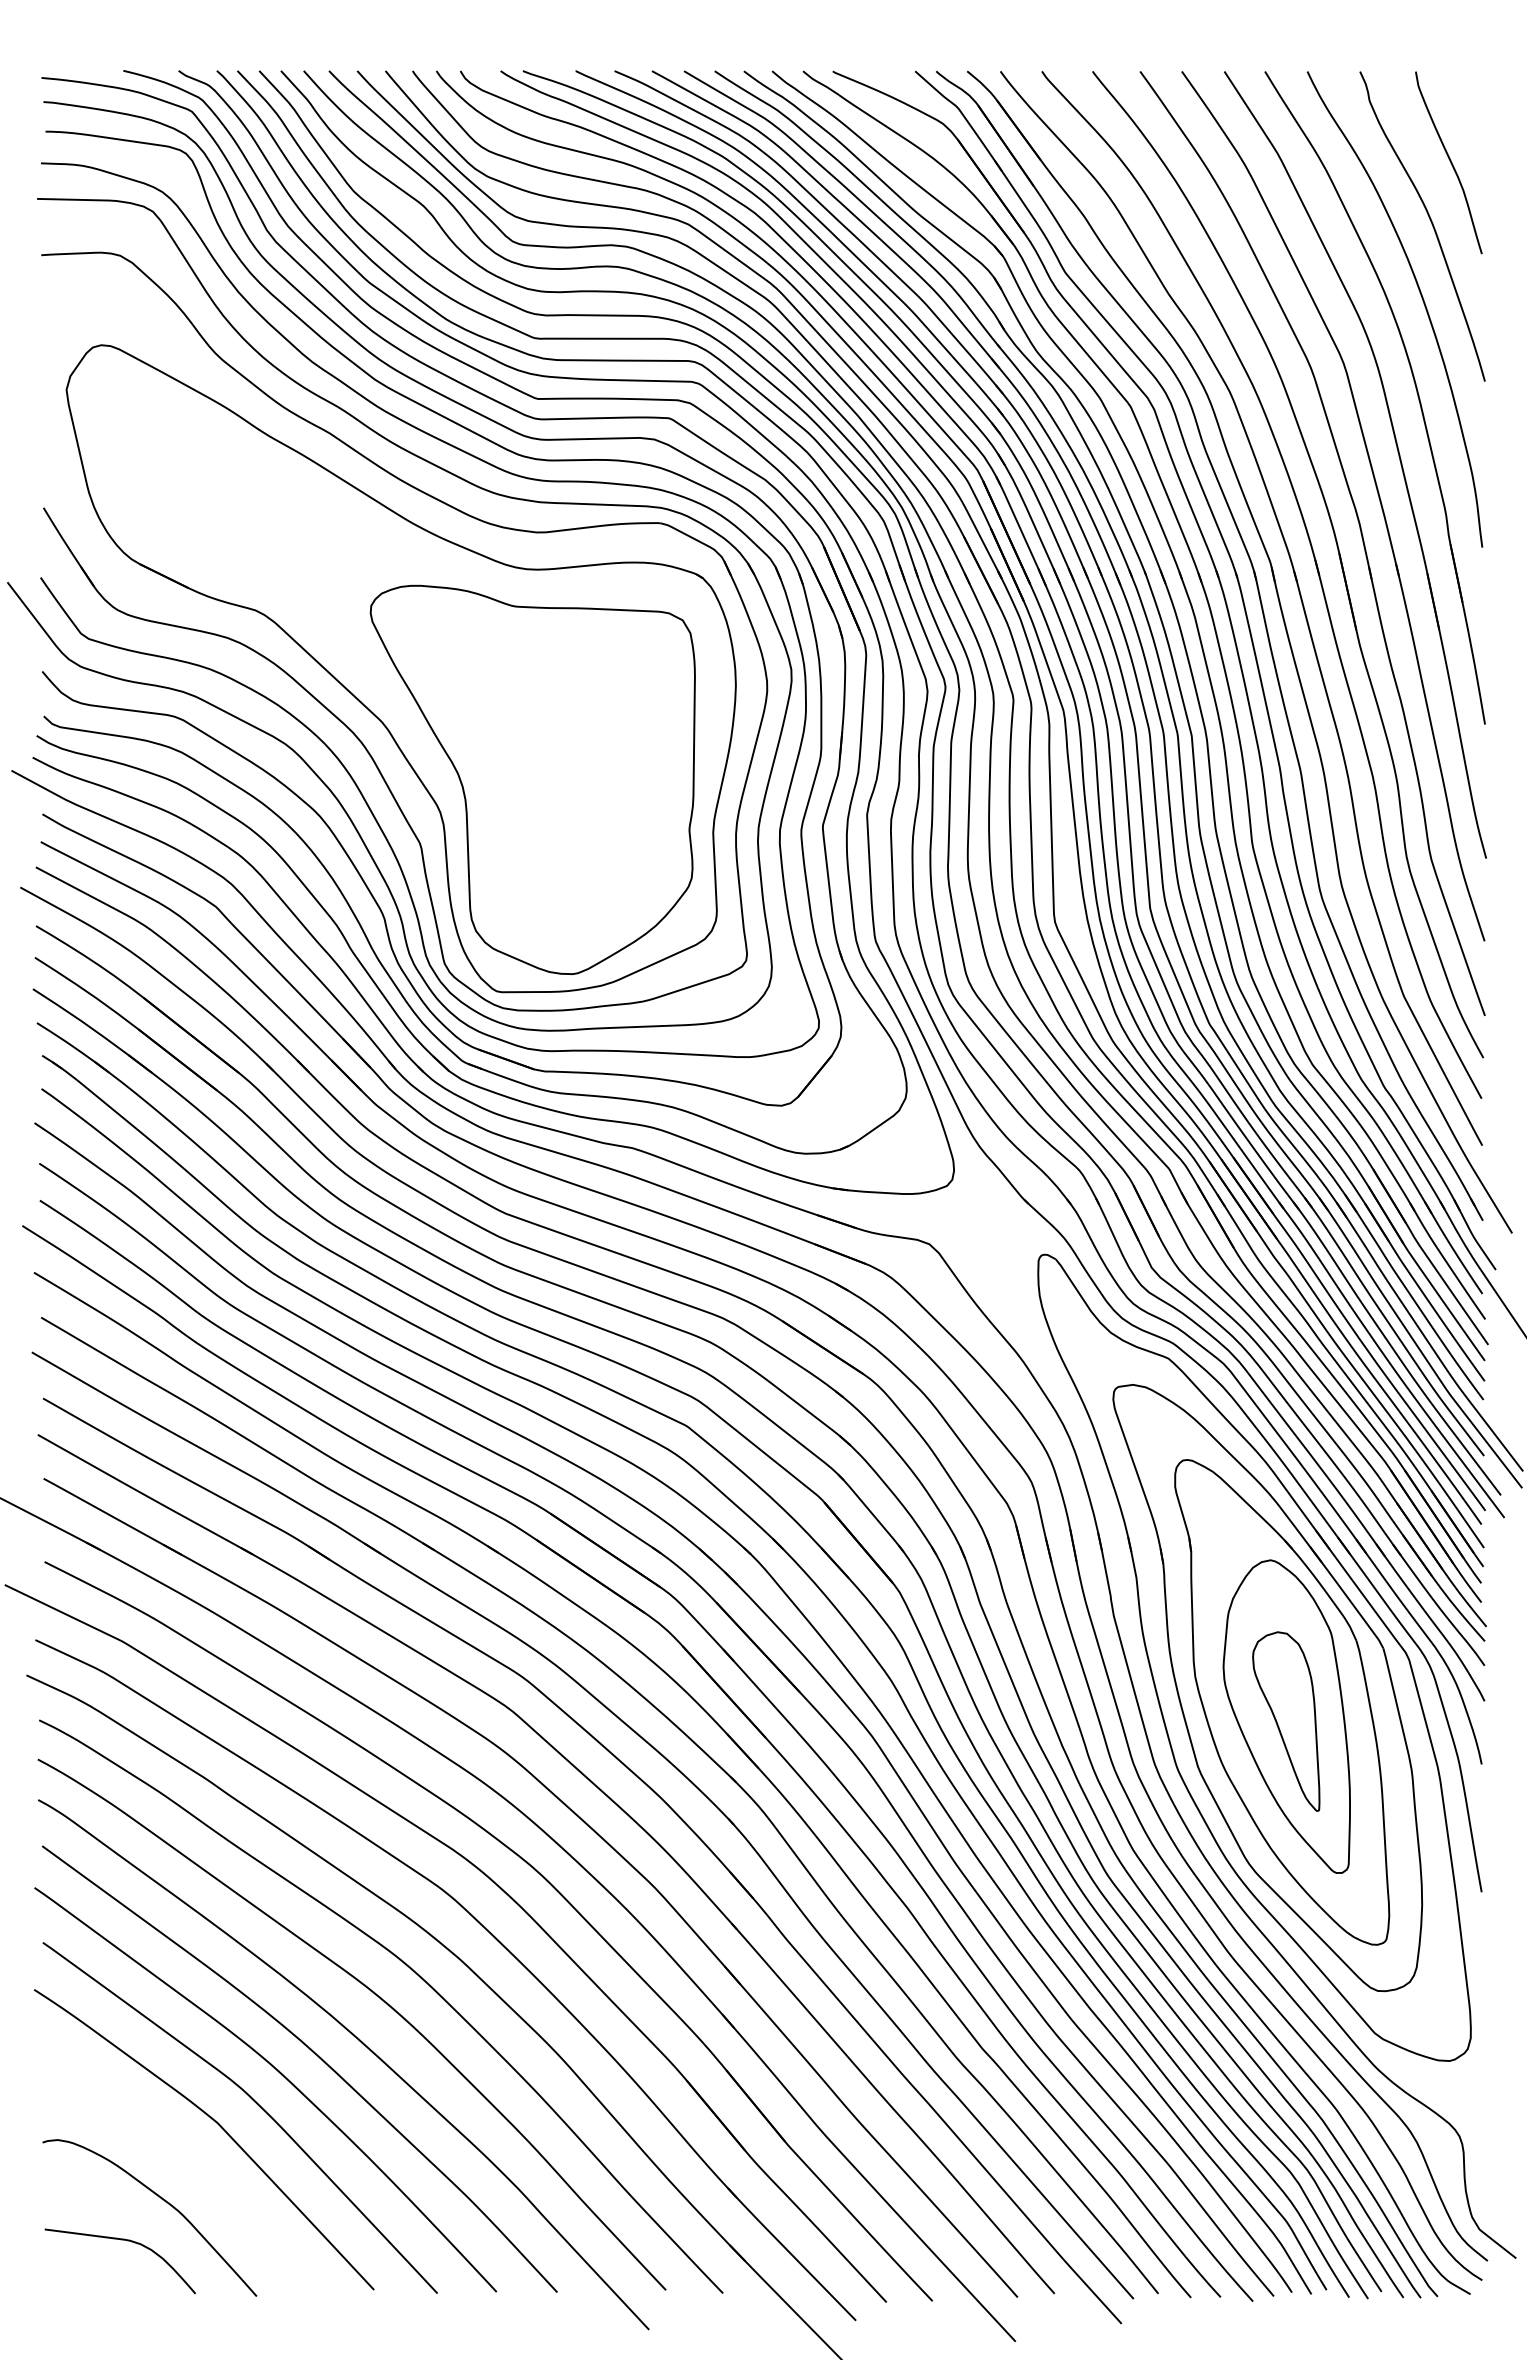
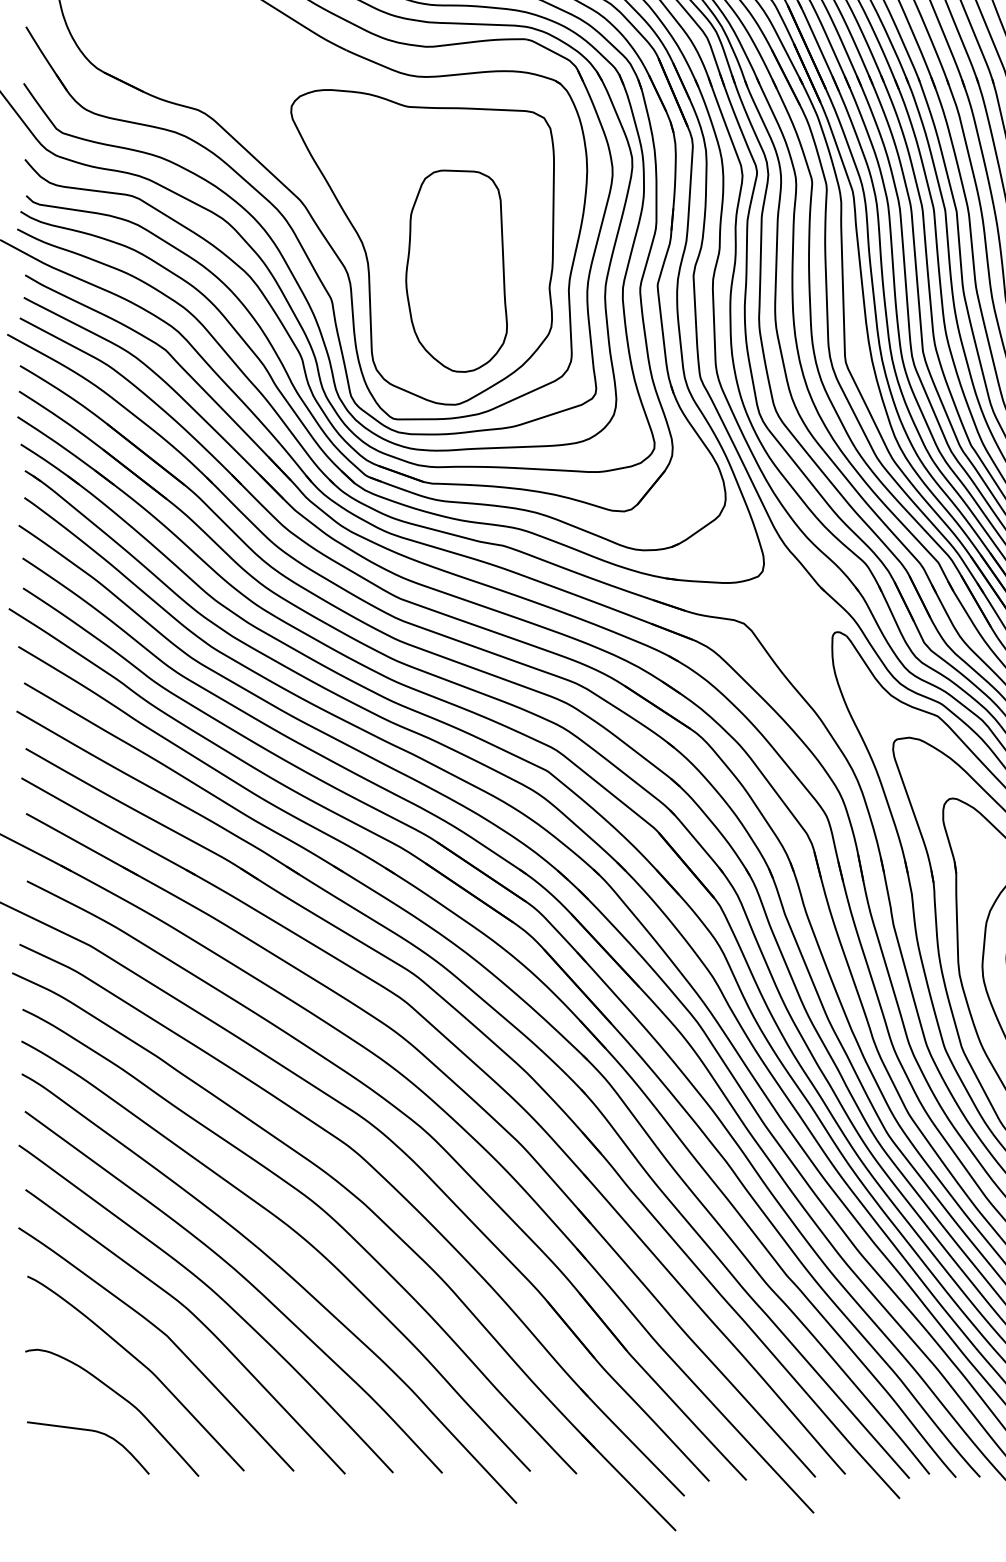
part: (574, 809) -> (456, 271), added
curve: (188, 2160) -> (143, 1366), added

